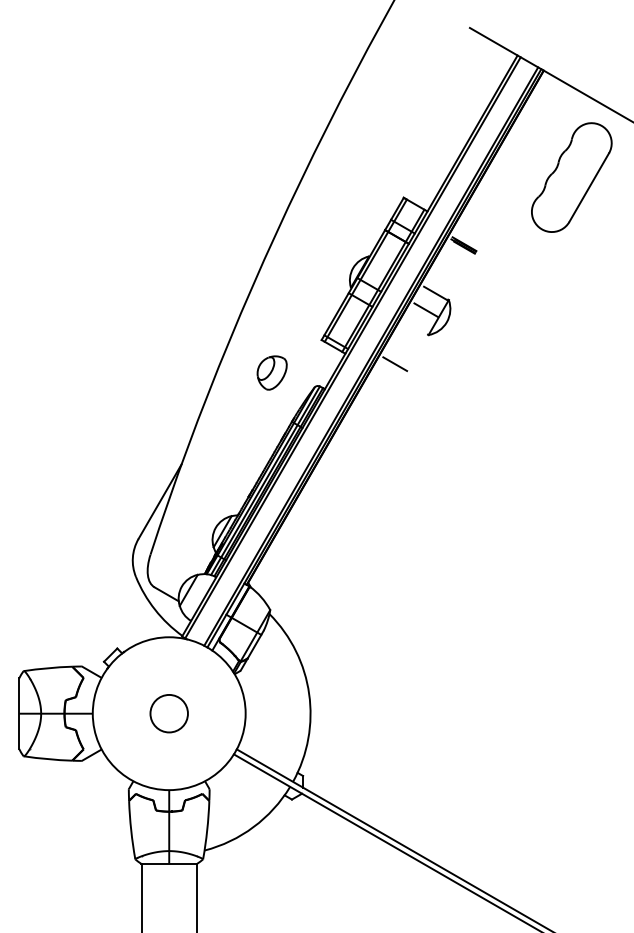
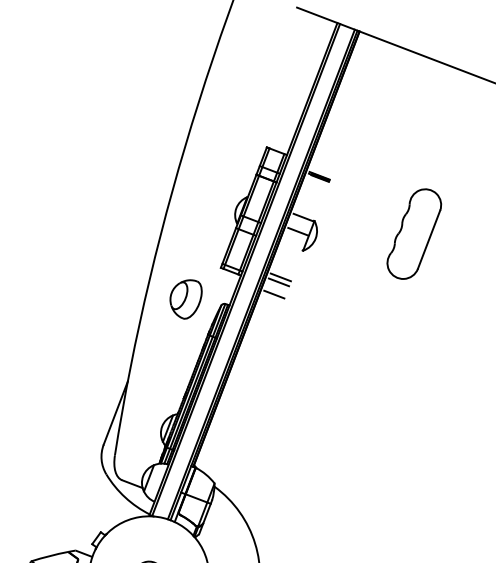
part: (571, 177) -> (414, 234), moved
line: (391, 369) -> (278, 282), added
part: (271, 372) -> (186, 299), size x1.43
line: (383, 384) -> (274, 294), added

